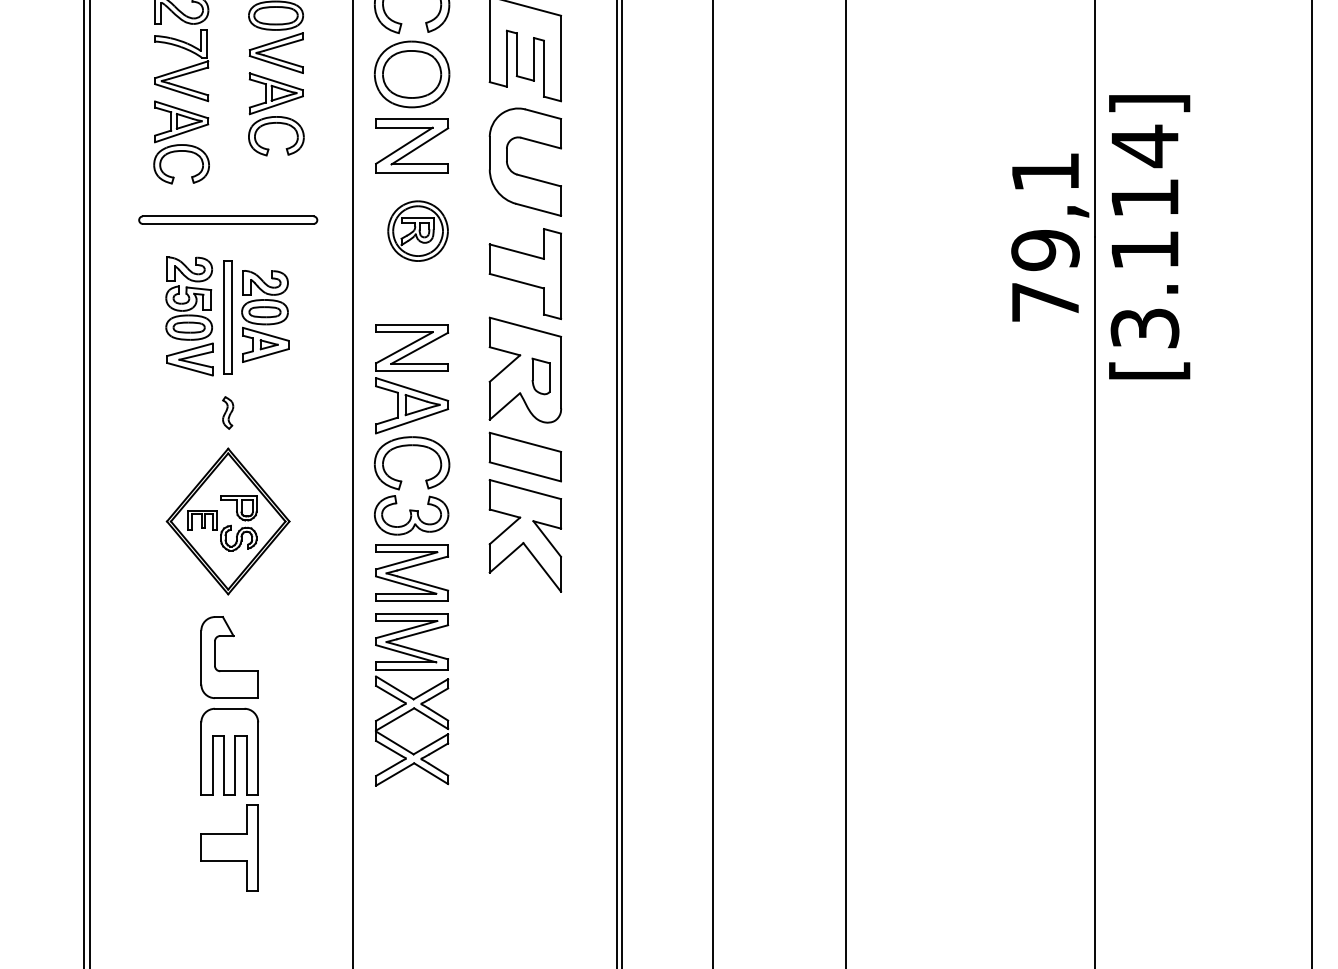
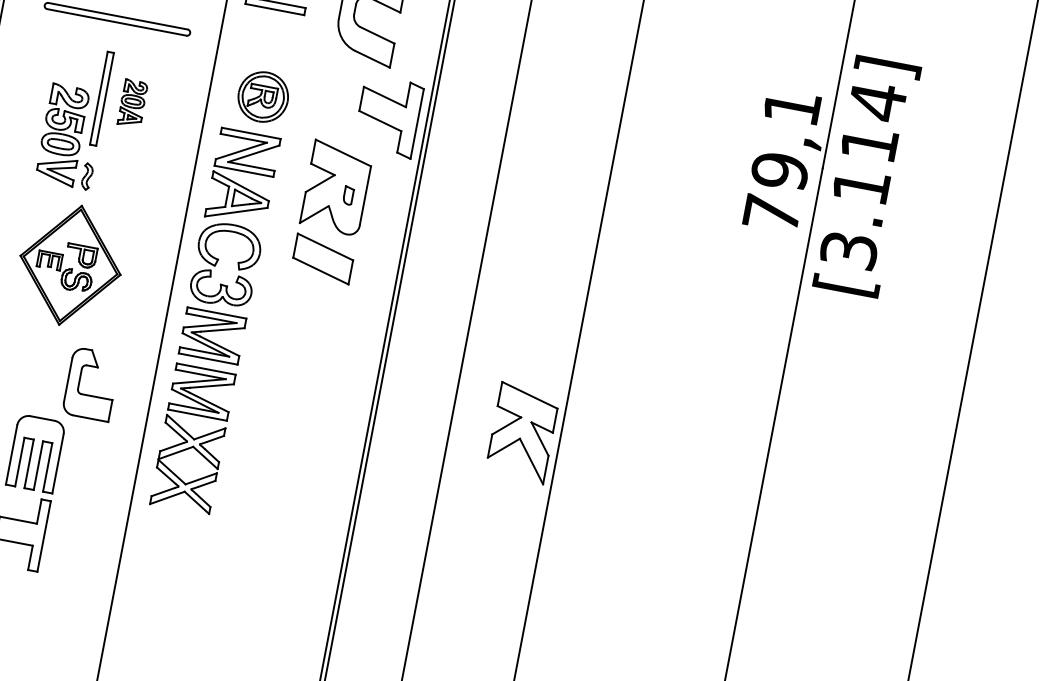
part: (417, 230) -> (262, 96), moved
part: (524, 274) -> (387, 116), moved
part: (189, 316) -> (62, 135), moved
part: (265, 316) -> (132, 103), size x0.6
part: (540, 376) -> (348, 195), size x0.6
part: (525, 535) -> (522, 432), moved
part: (229, 670) -> (89, 394), moved

